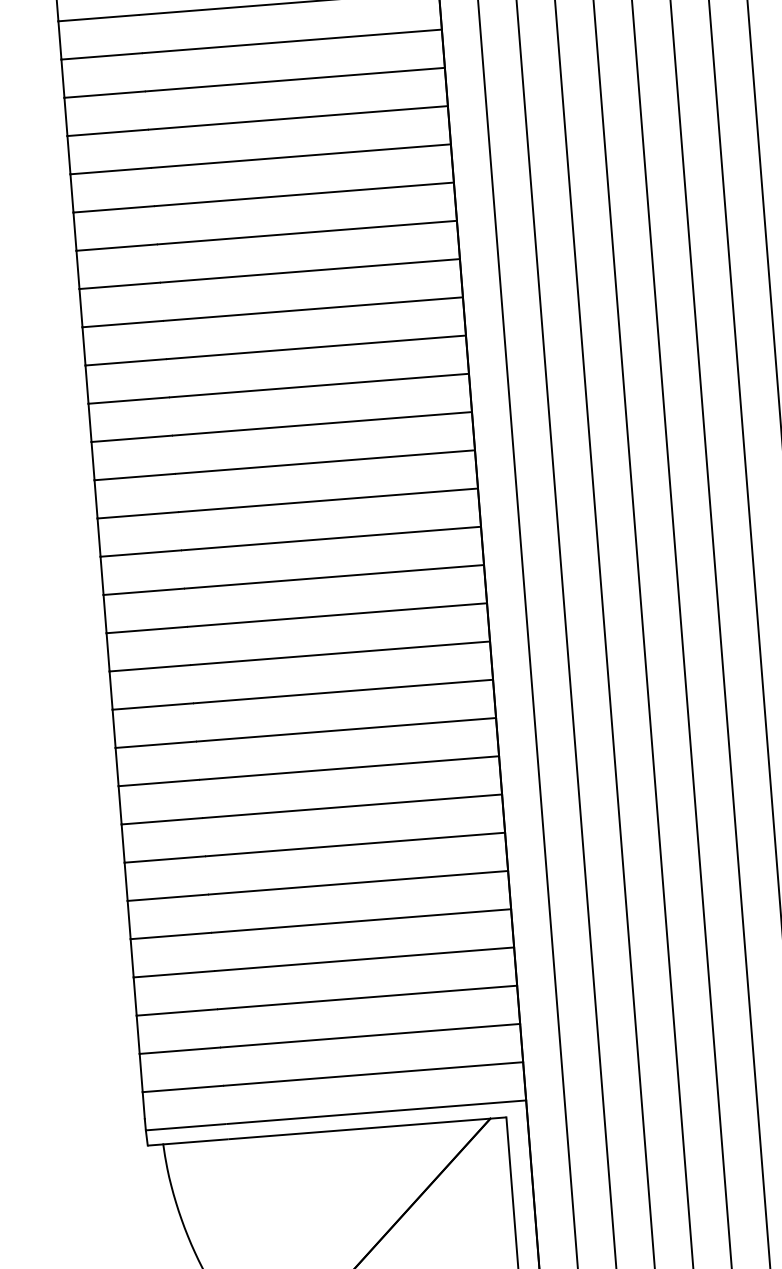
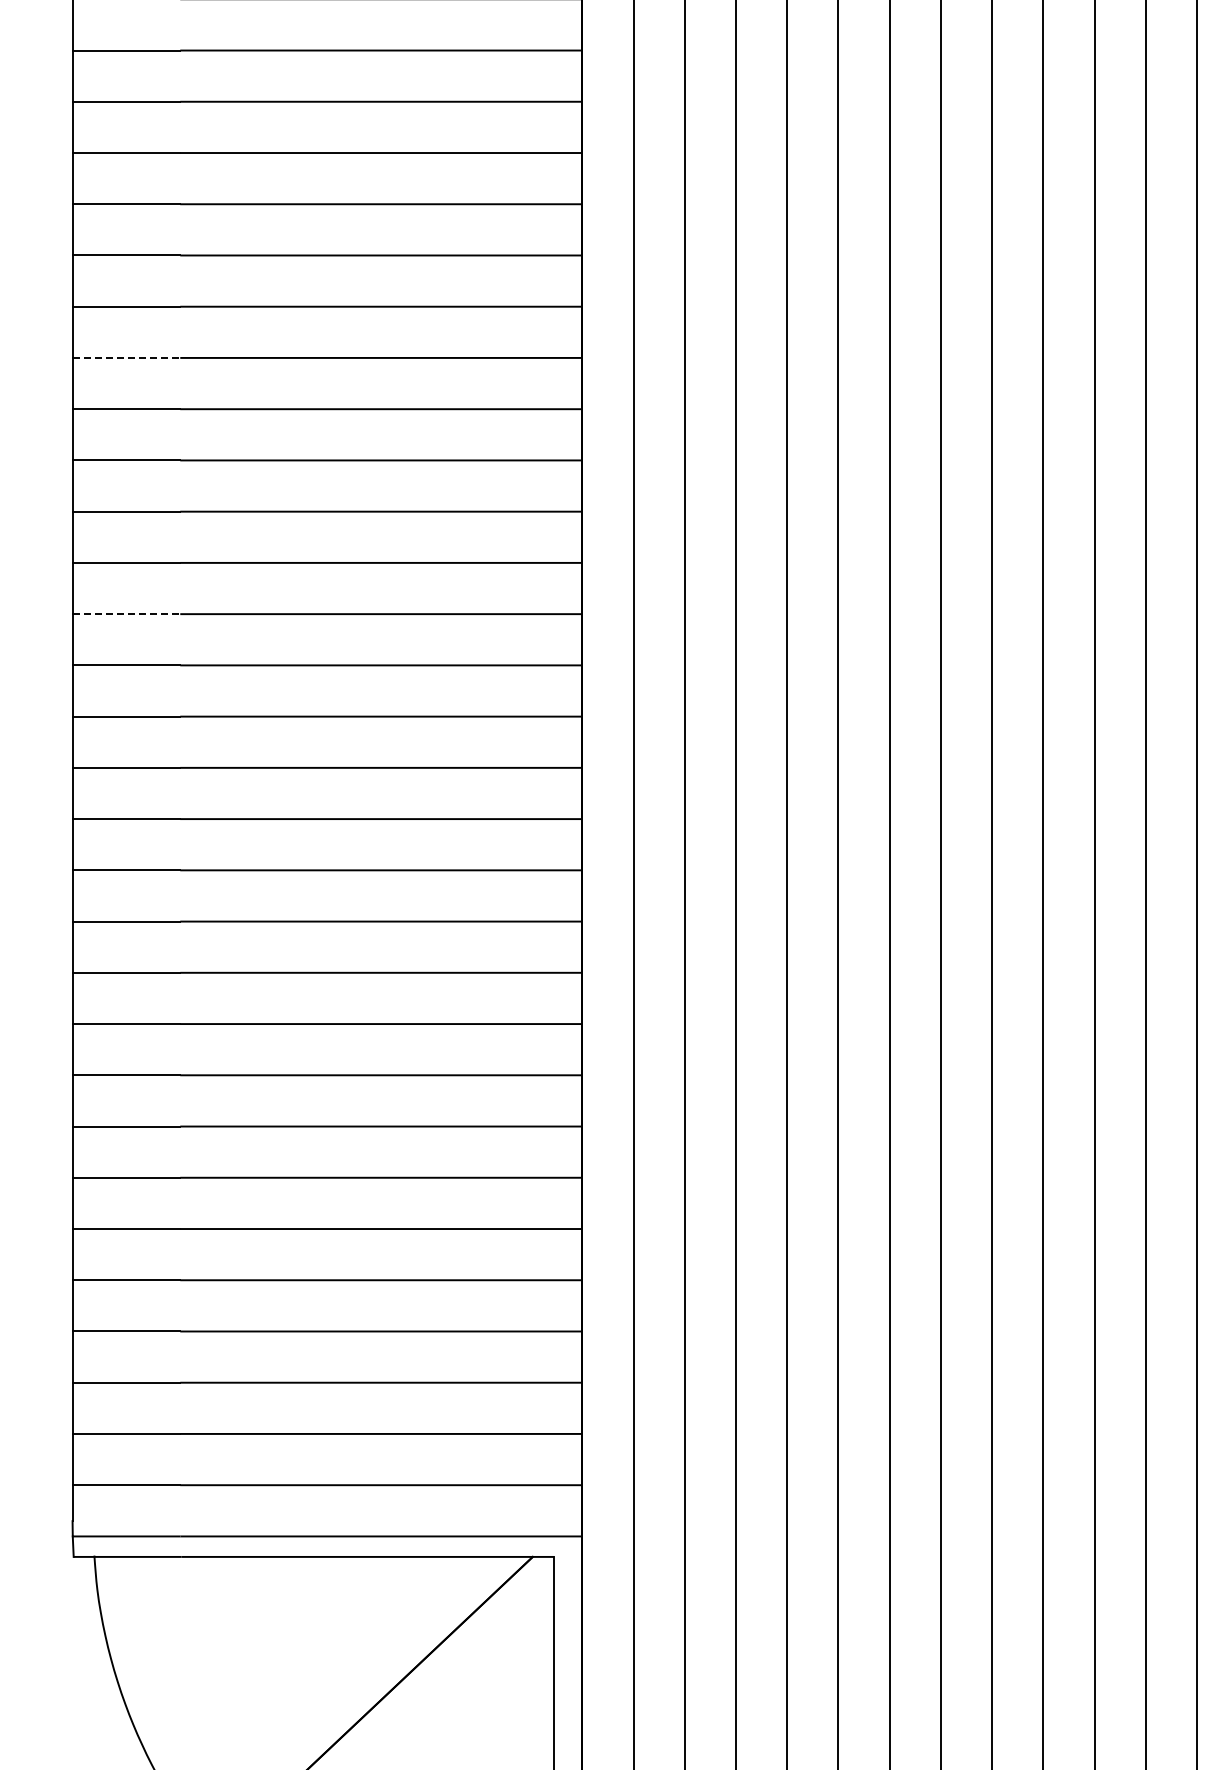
line: (116, 247) -> (126, 357), solid -> dashed
line: (131, 439) -> (126, 614), solid -> dashed

